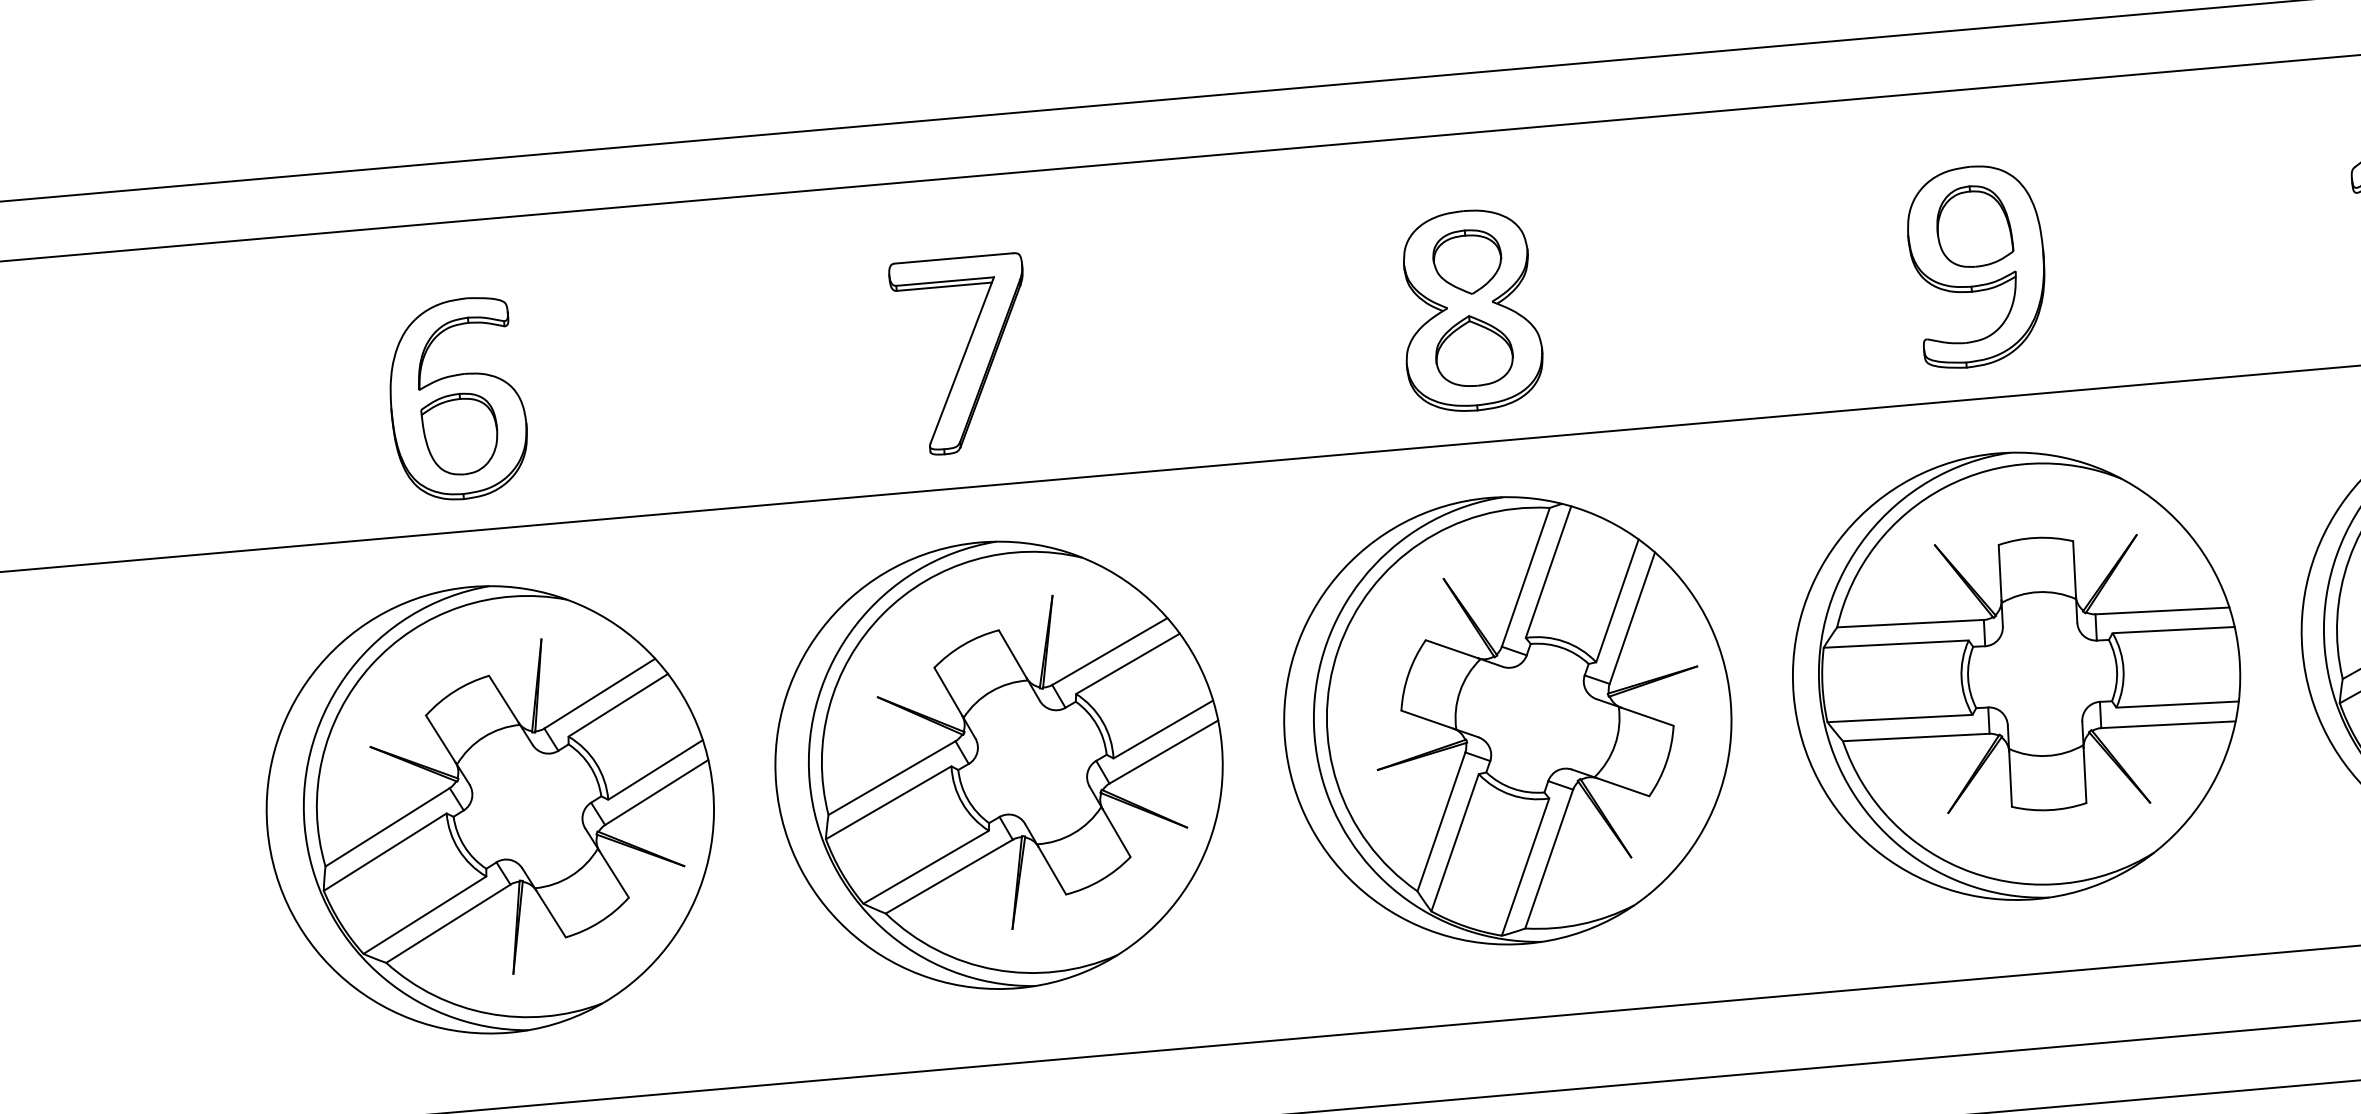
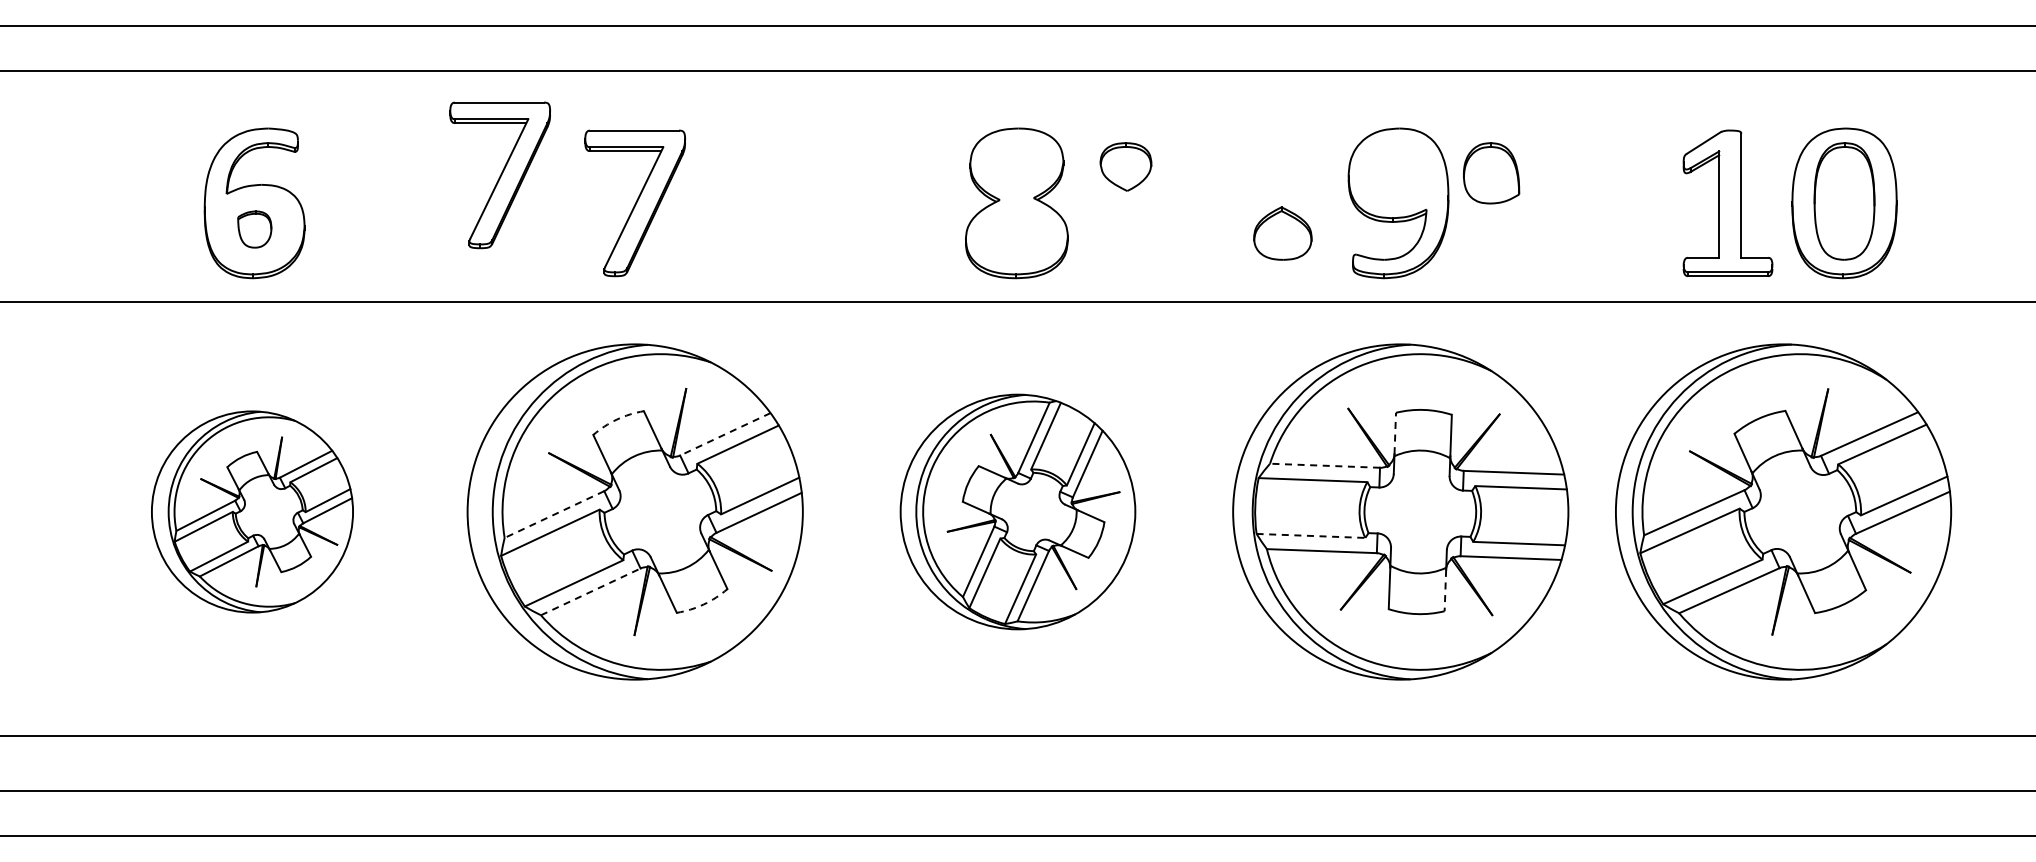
part: (1974, 226) -> (1491, 173), moved
part: (1466, 261) -> (1125, 166), moved
part: (779, 333) -> (499, 175), added
part: (1473, 350) -> (1282, 233), moved
part: (460, 434) -> (254, 229), size x0.6
line: (2000, 572) -> (1395, 433), solid -> dashed
line: (1909, 623) -> (1324, 465), solid -> dashed
arc: (963, 644) -> (616, 419), solid -> dashed
line: (1110, 651) -> (725, 434), solid -> dashed
line: (1900, 717) -> (1311, 535), solid -> dashed
part: (1507, 720) -> (1017, 511), size x0.7
line: (2085, 775) -> (1445, 590), solid -> dashed
line: (892, 778) -> (554, 514), solid -> dashed
part: (490, 809) -> (252, 511), size x0.6
line: (950, 876) -> (591, 591), solid -> dashed
arc: (1100, 880) -> (703, 604), solid -> dashed

